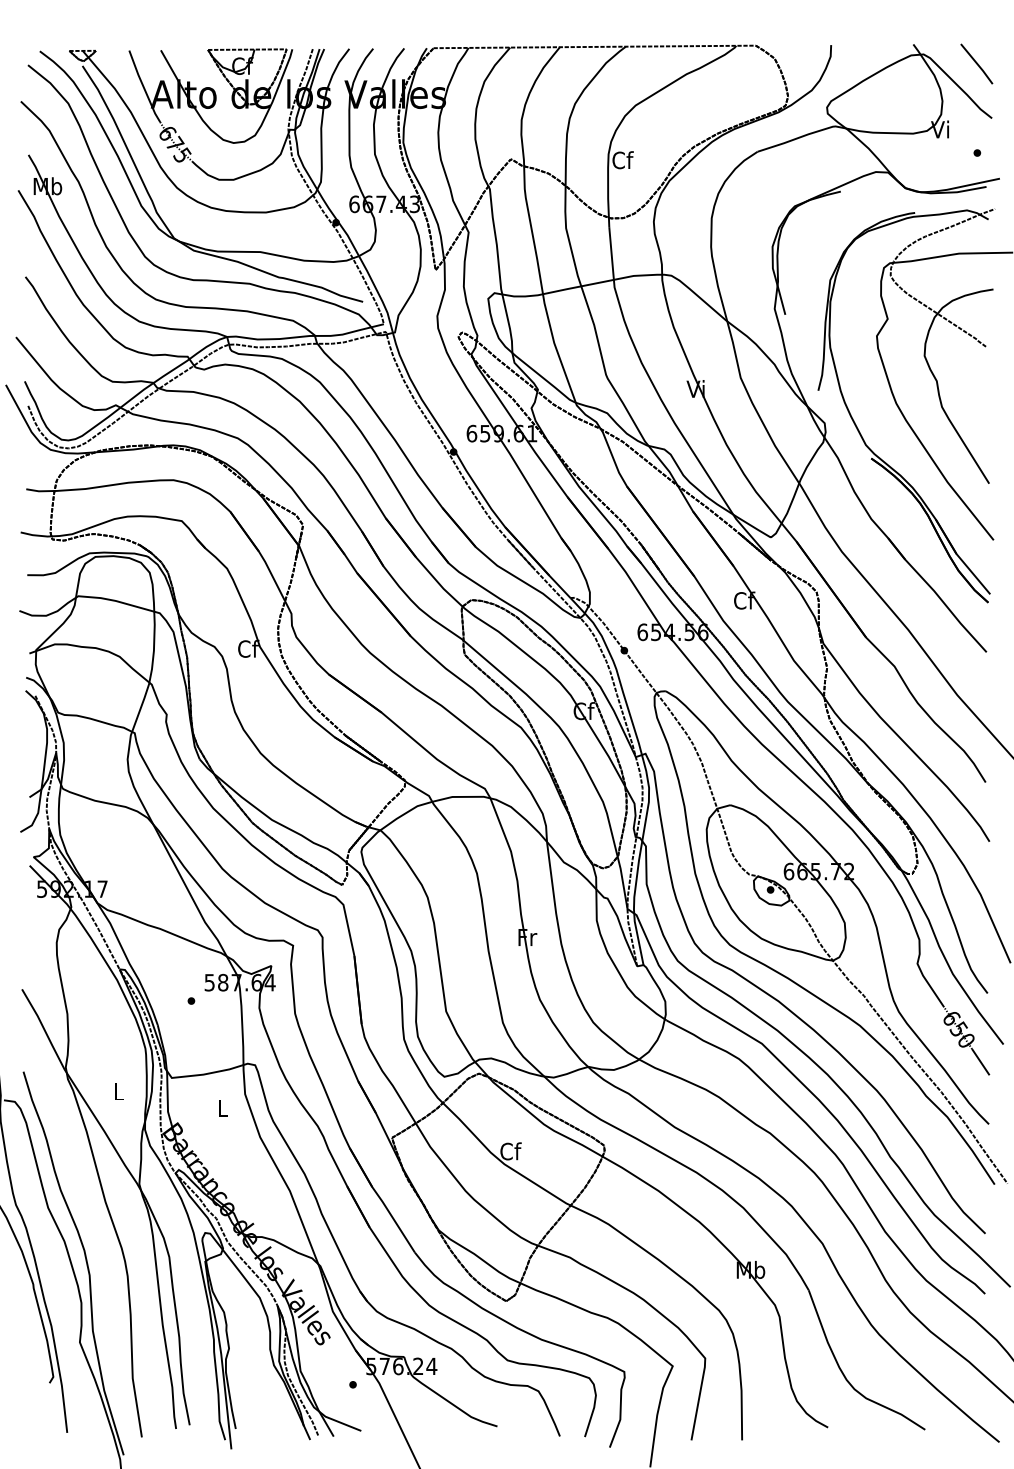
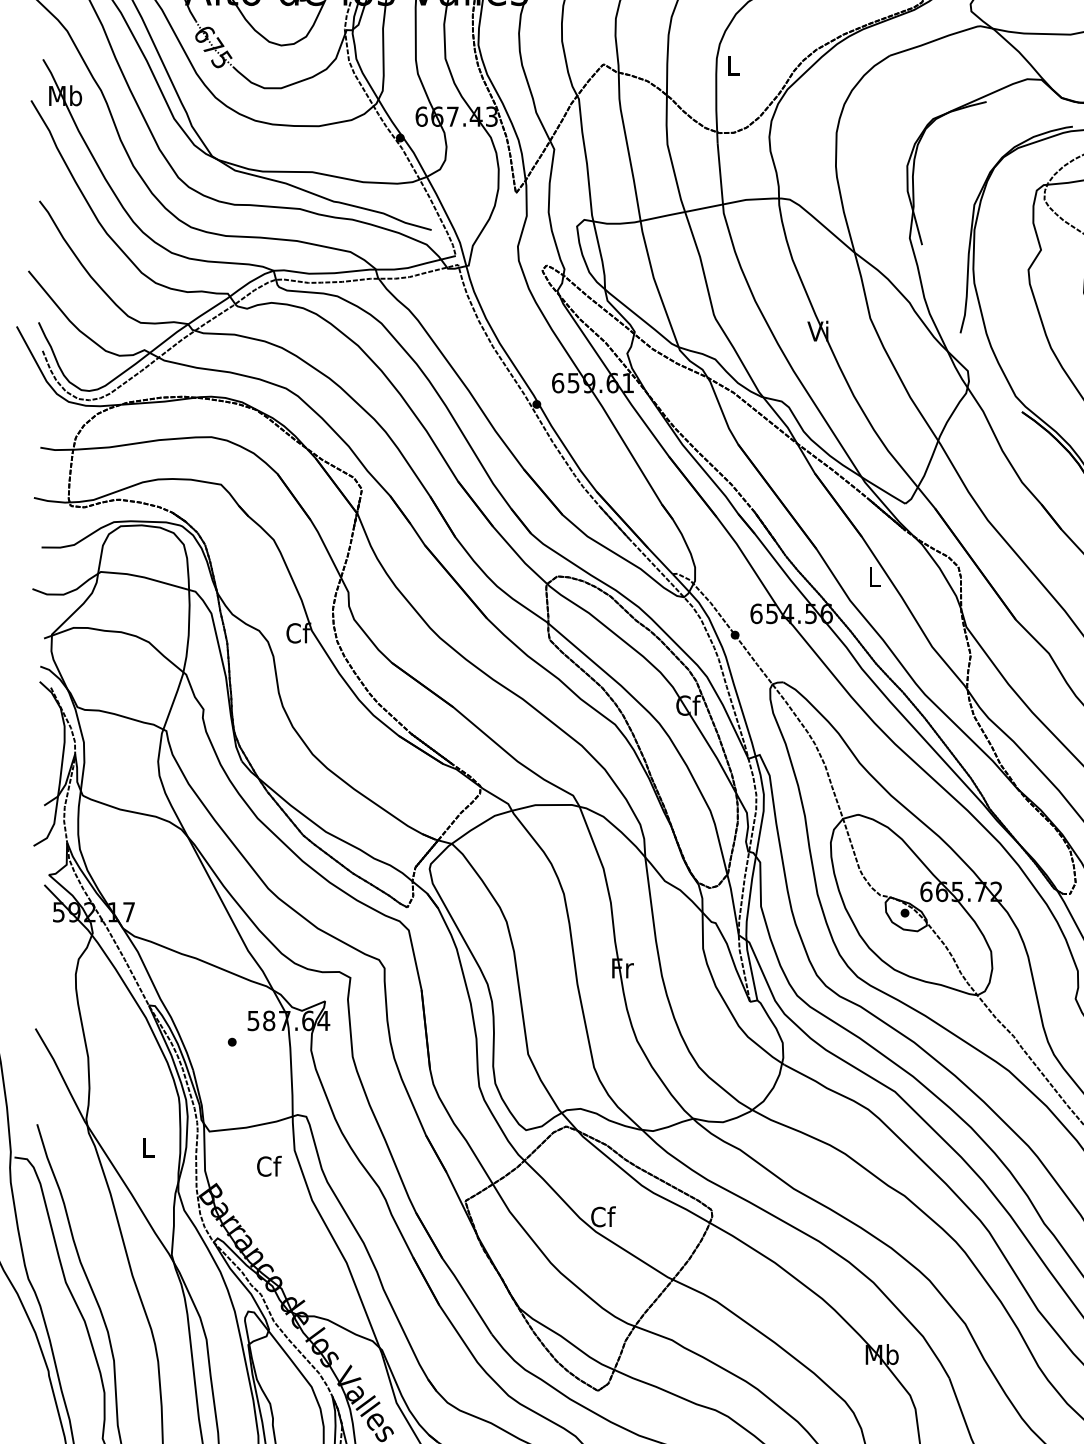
text: (622, 160) -> (732, 65), Cf -> L
text: (744, 600) -> (874, 576), Cf -> L
text: (223, 1107) -> (269, 1165), L -> Cf

